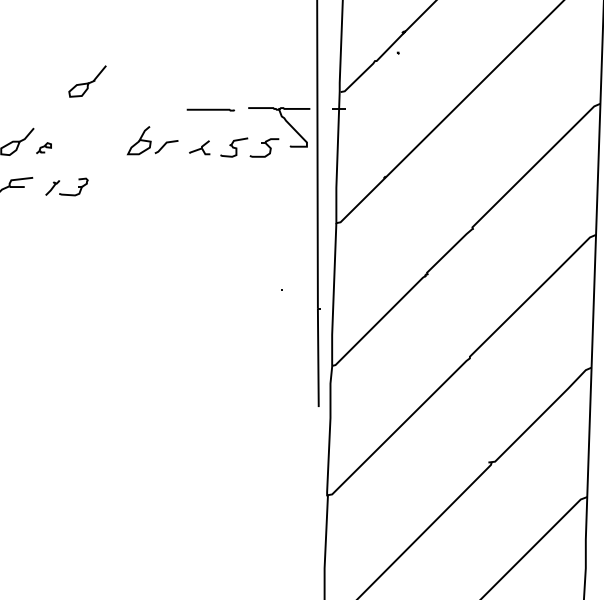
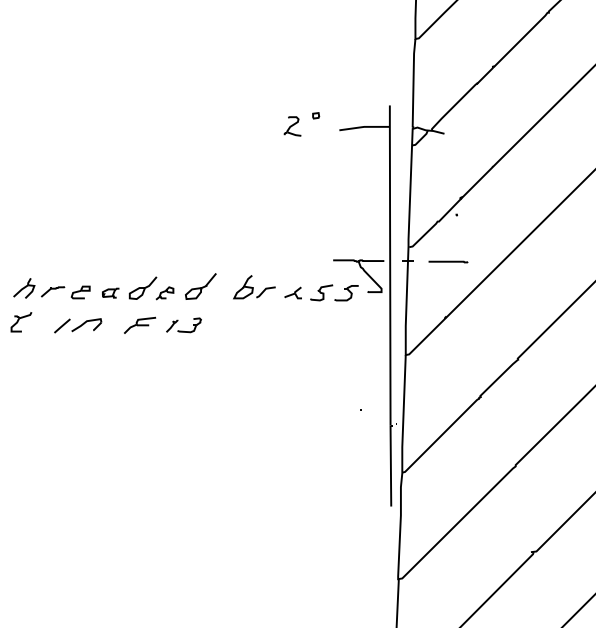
curve: (87, 82) -> (200, 287), moved
line: (210, 109) -> (448, 261), moved
part: (43, 148) -> (164, 293), size x1.43

